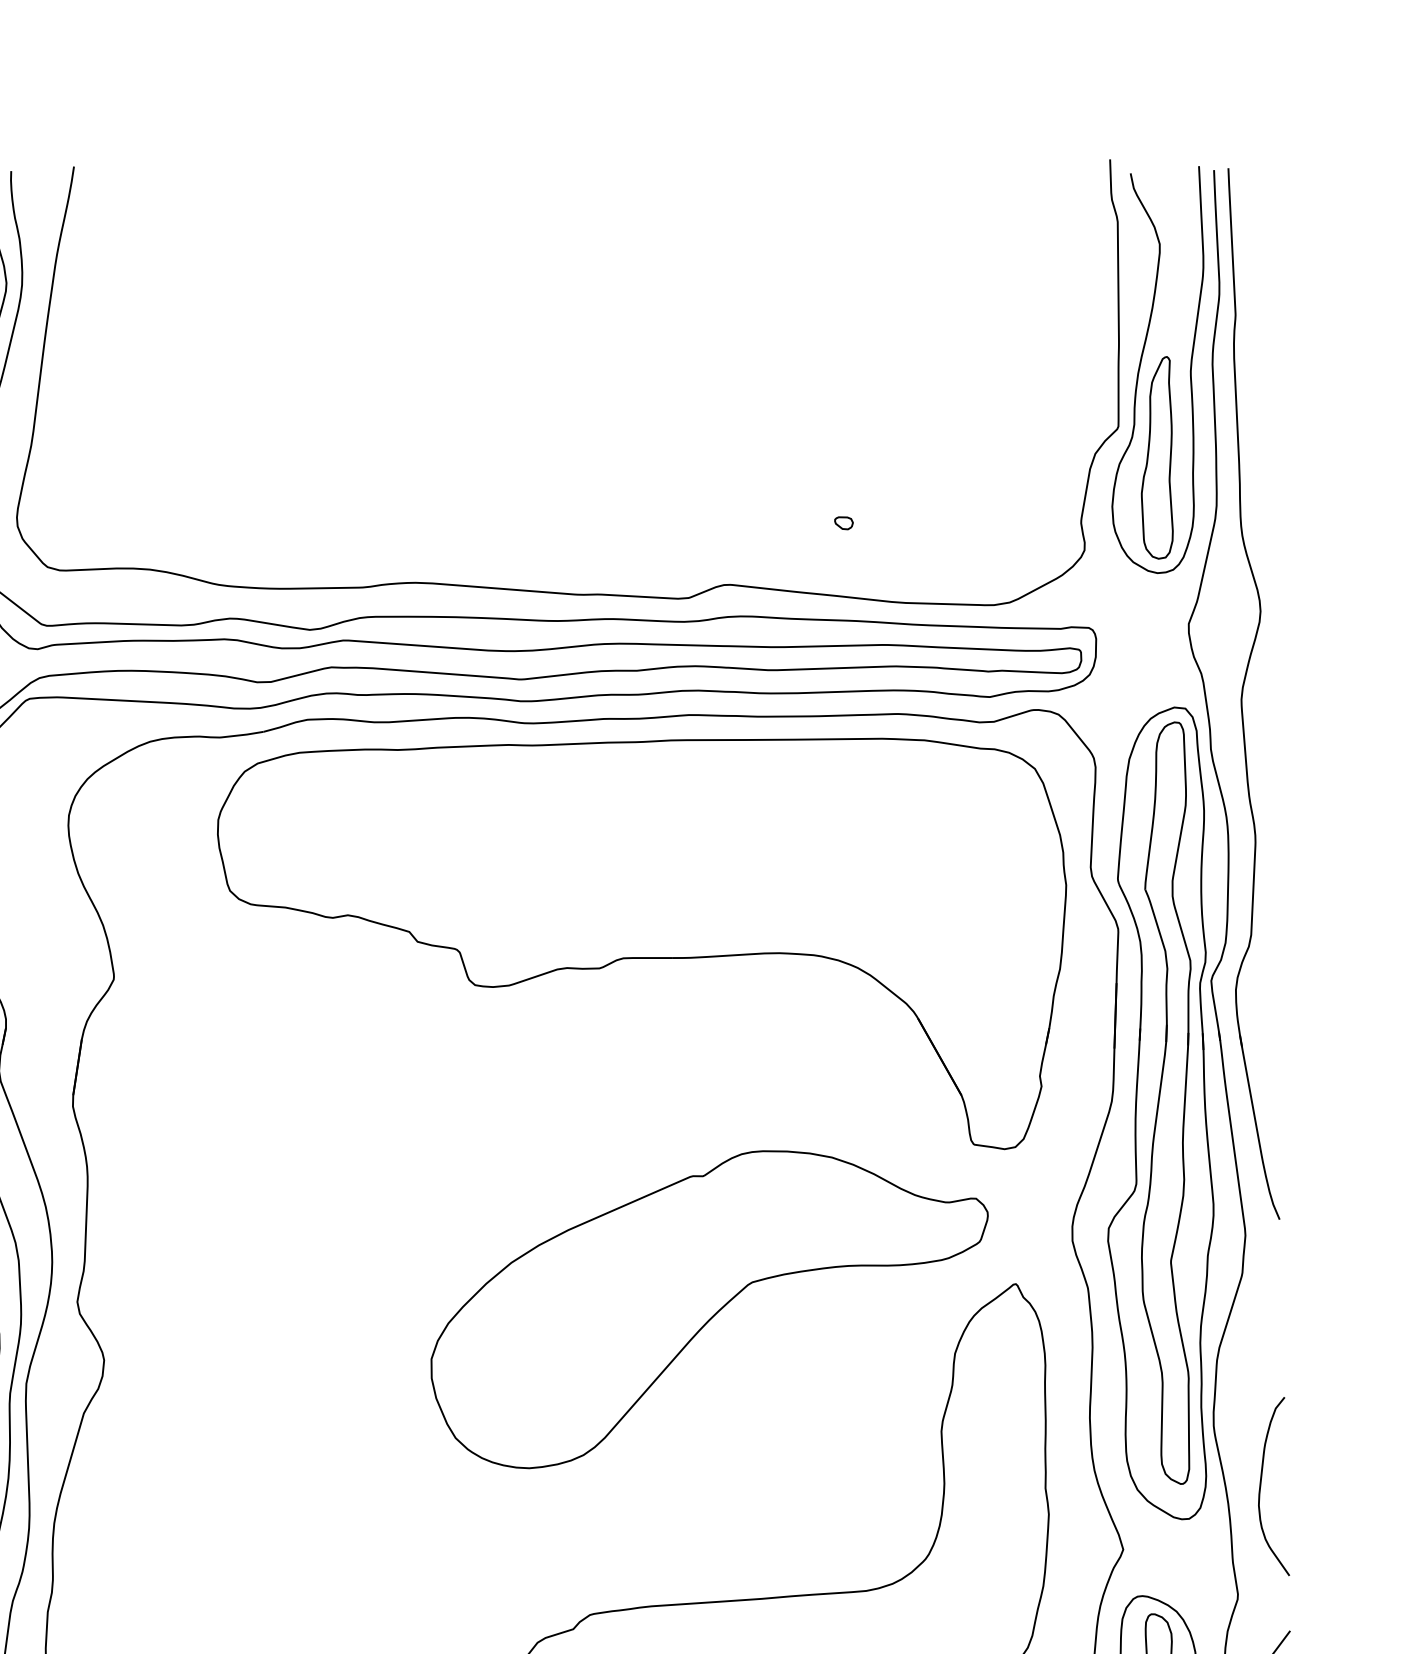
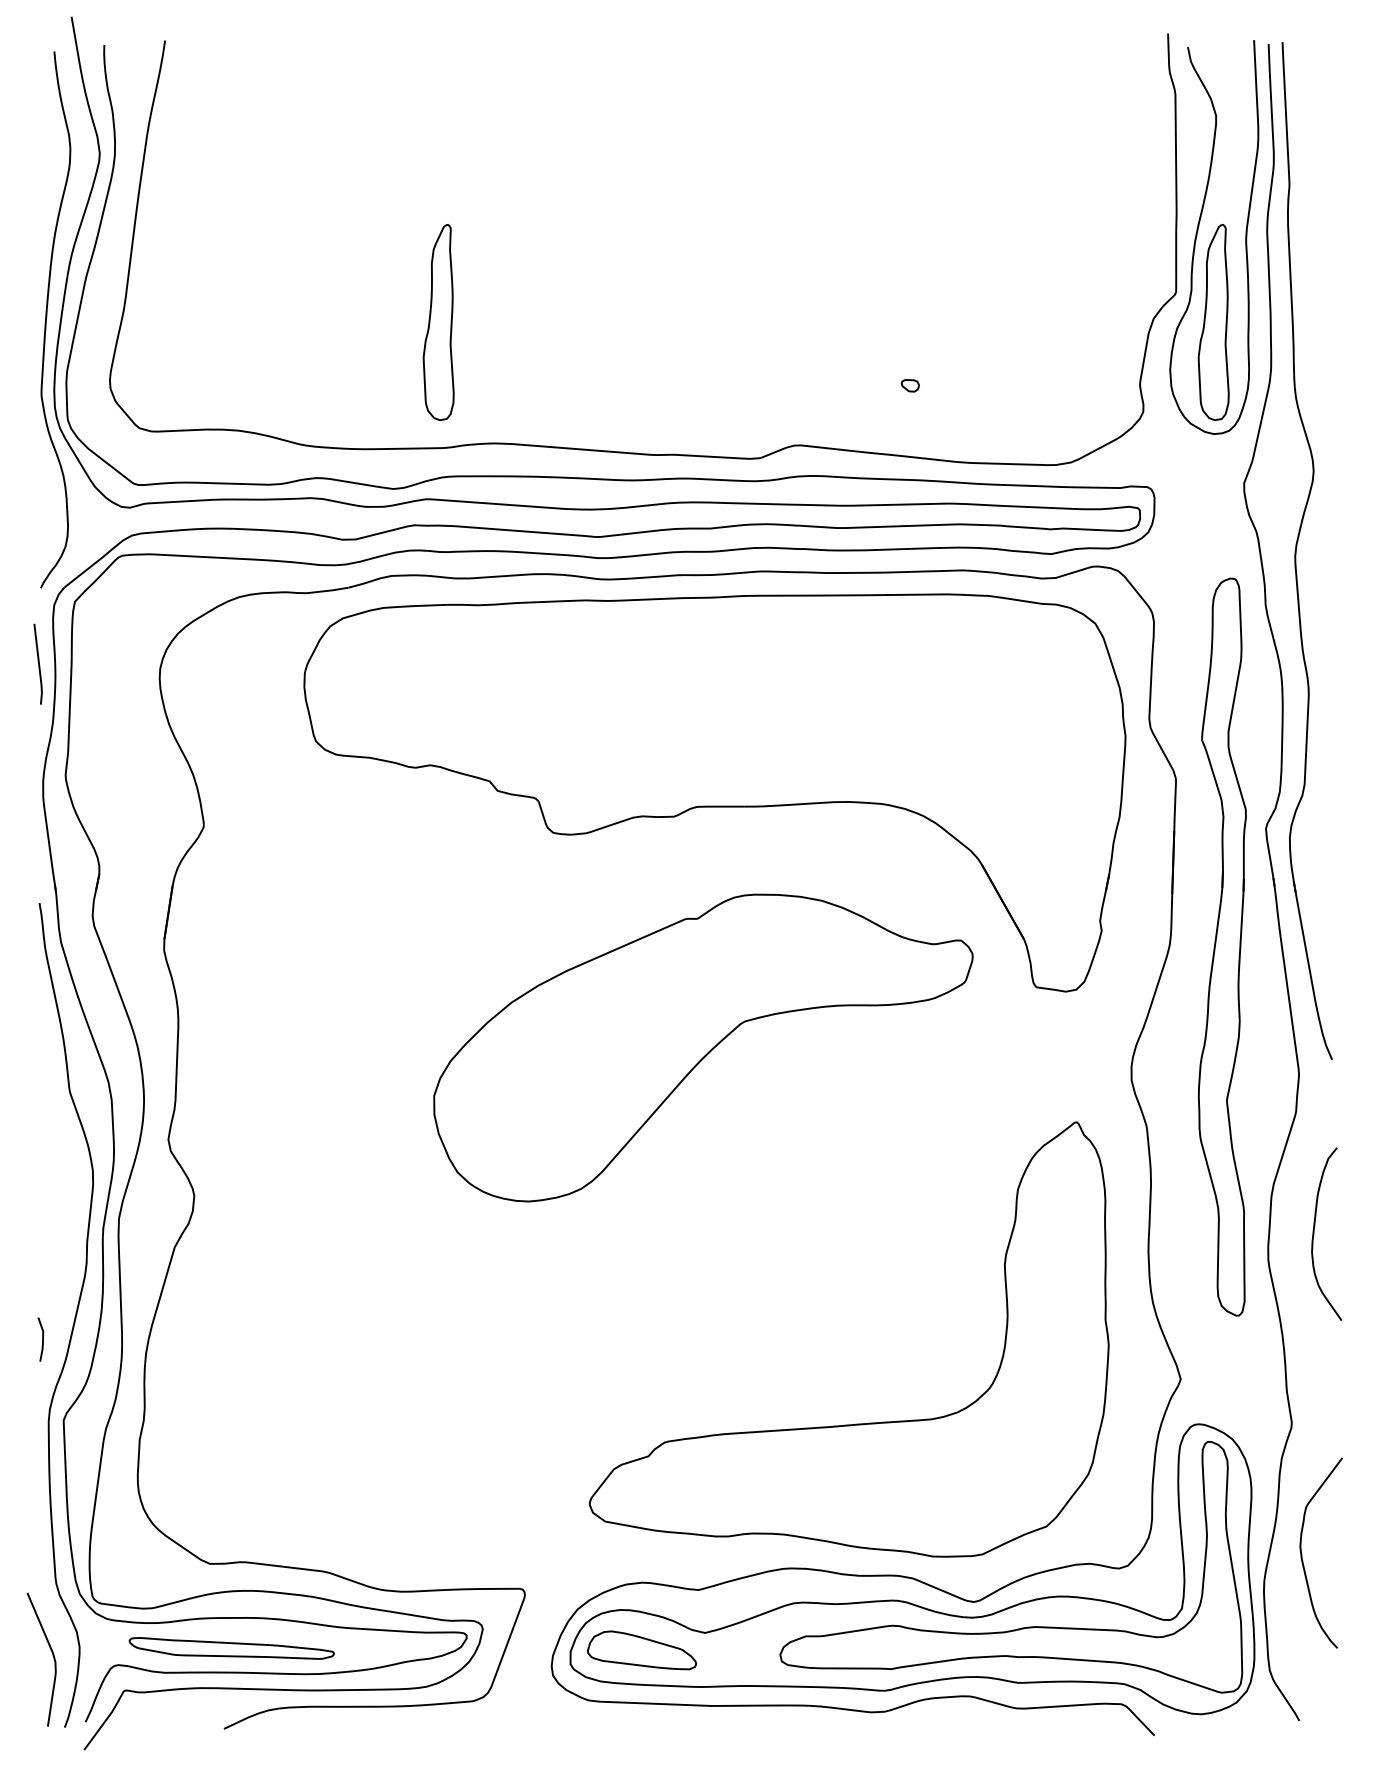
part: (356, 457) -> (438, 322), added
part: (1161, 1112) -> (1217, 956), removed
part: (709, 1309) -> (703, 1047), moved
curve: (1261, 1485) -> (1314, 1233), moved

